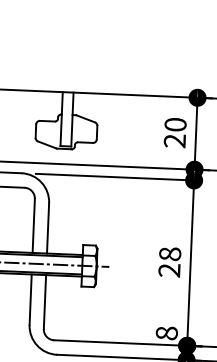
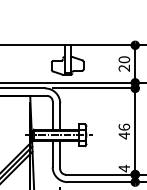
text: (168, 262) -> (123, 131), 28 -> 46
text: (167, 333) -> (124, 168), 8 -> 4

